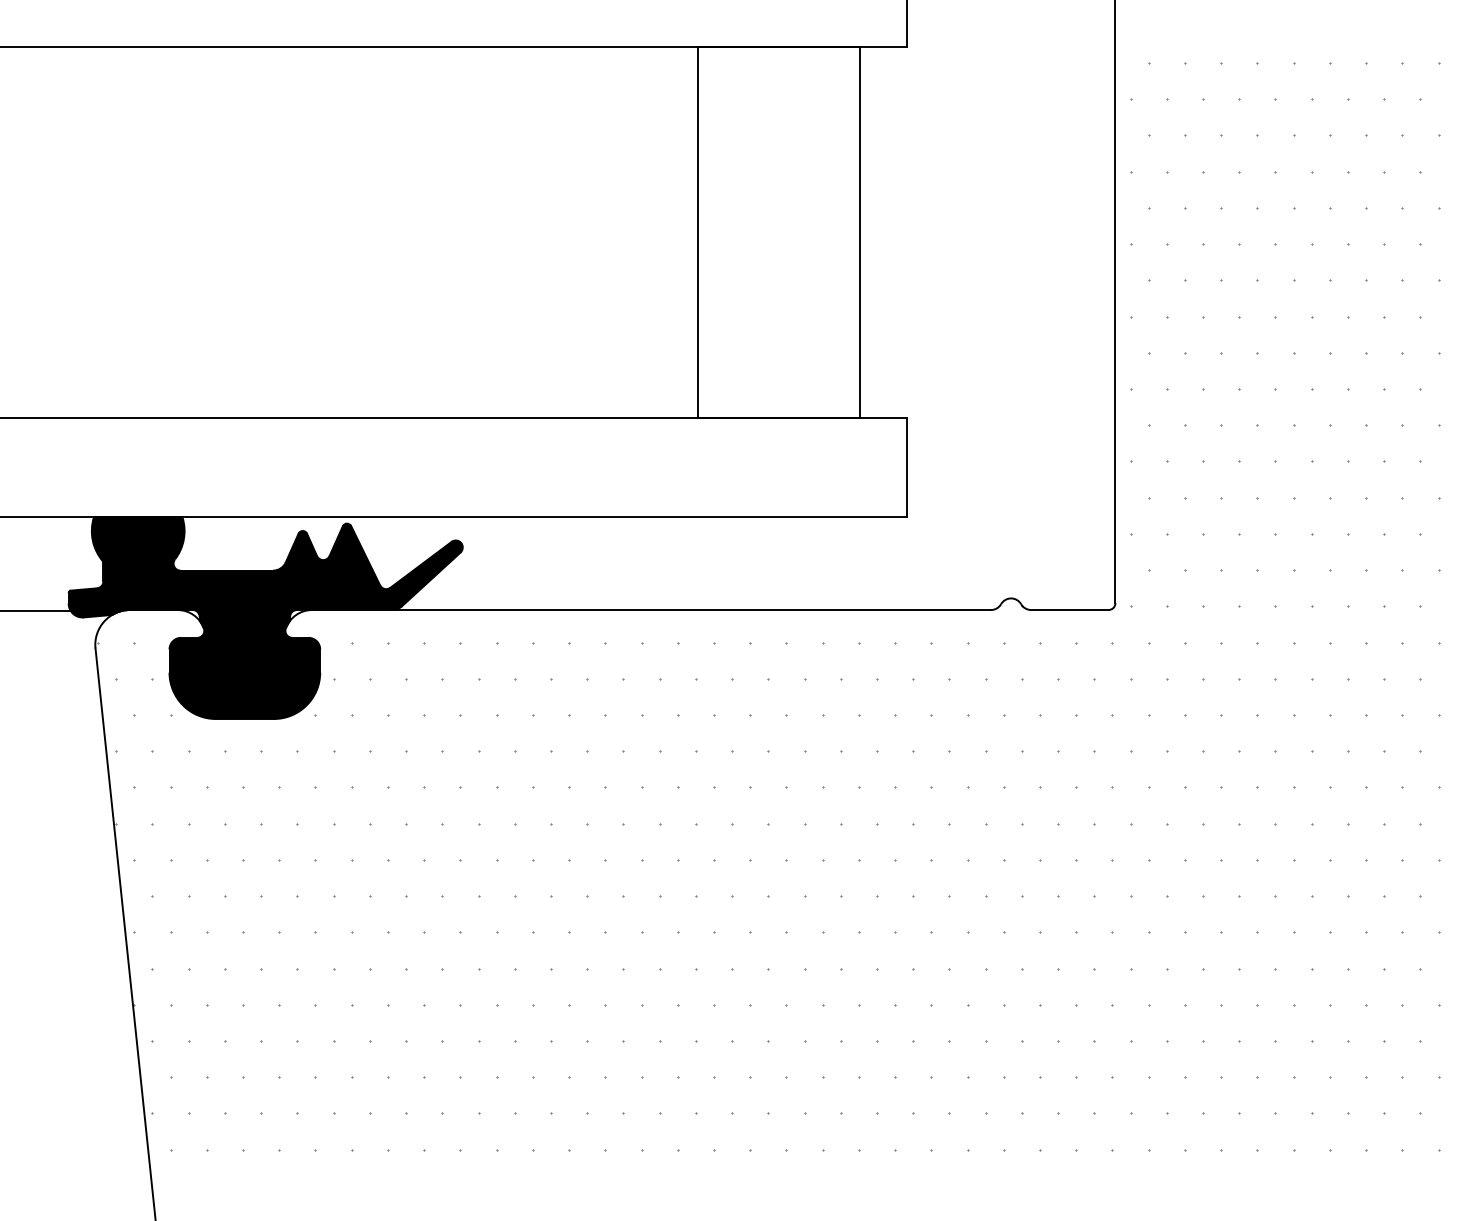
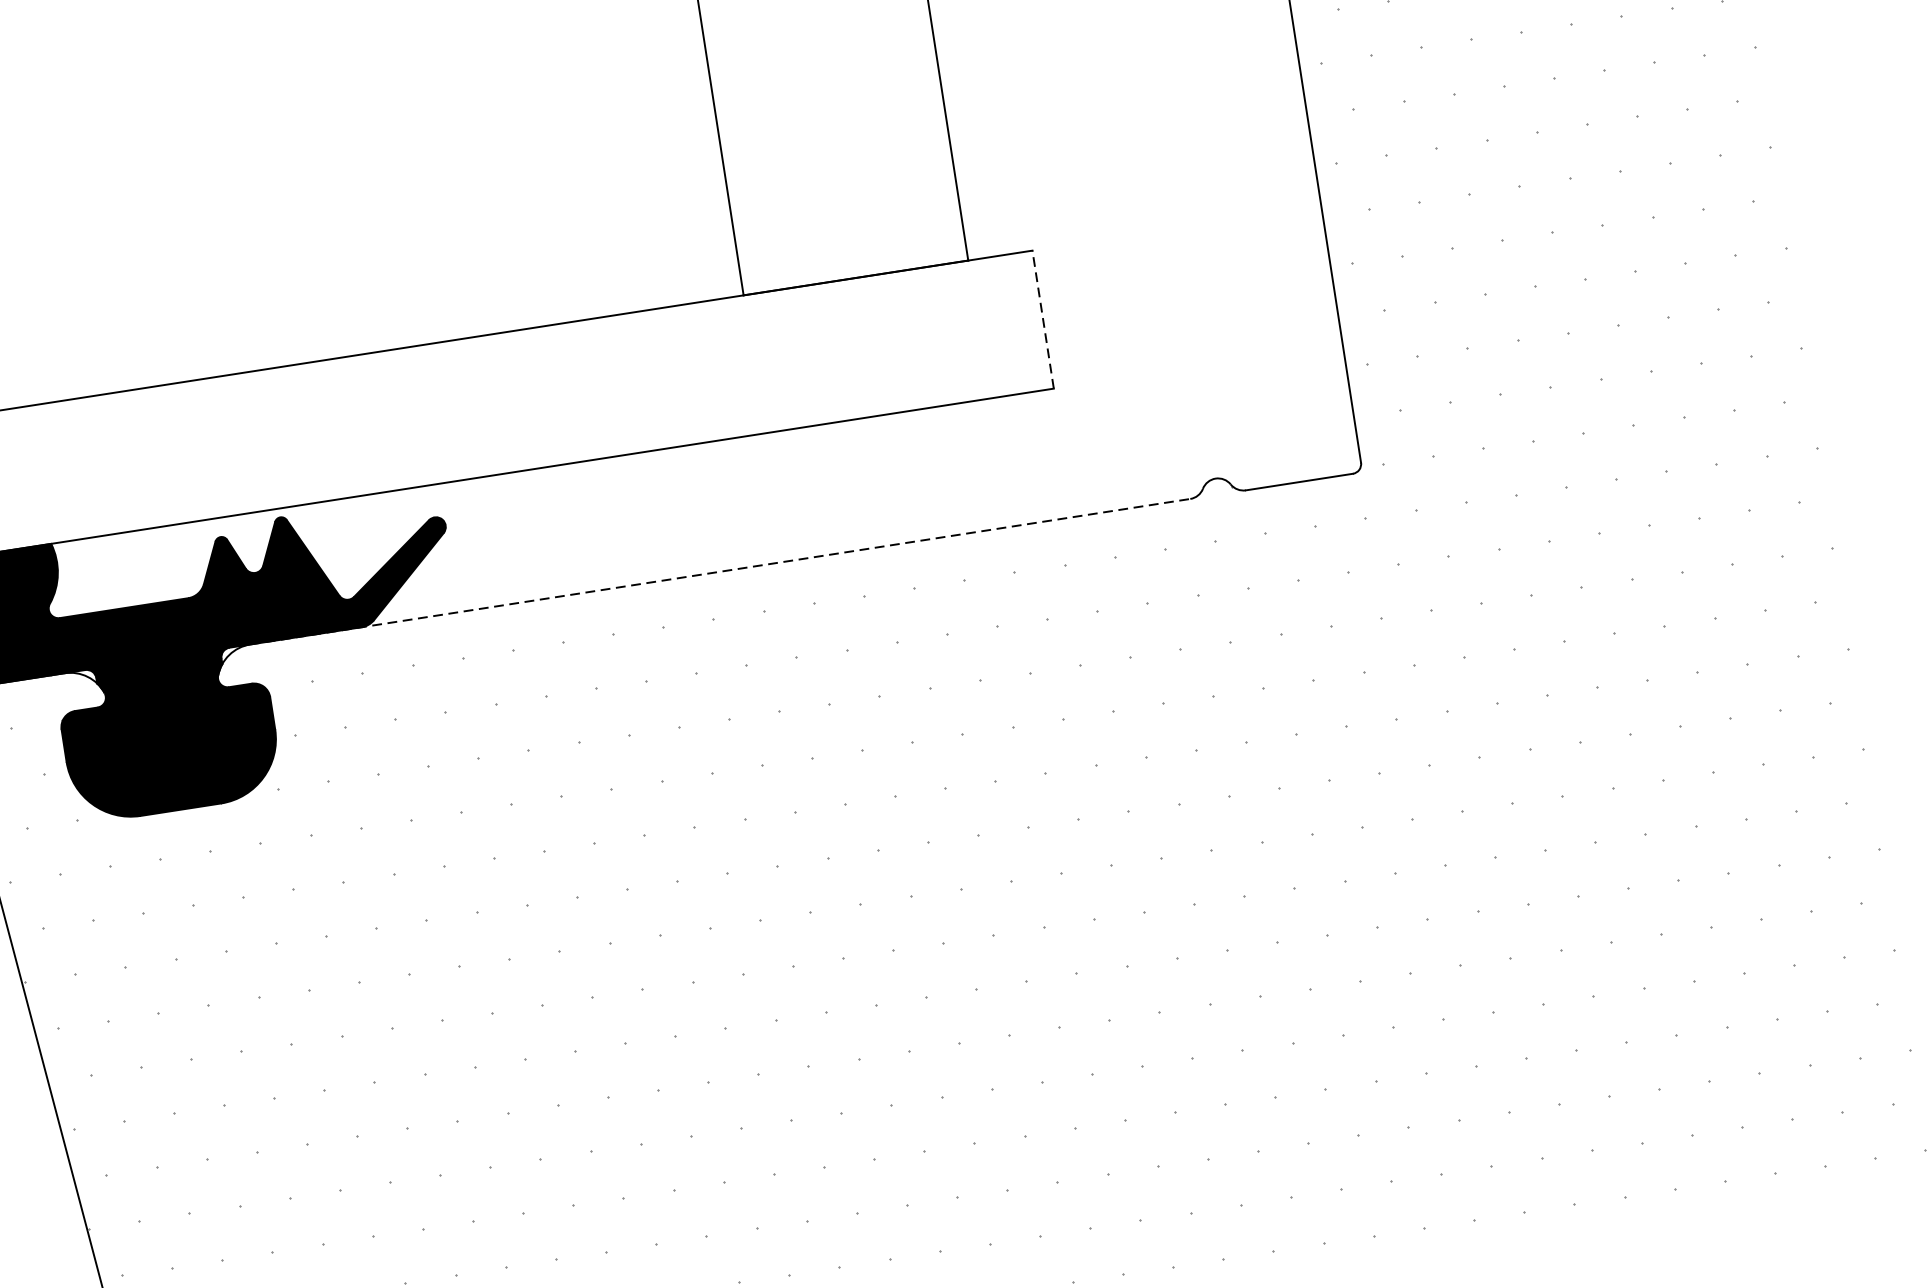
line: (906, 467) -> (1042, 319), solid -> dashed
line: (652, 610) -> (721, 572), solid -> dashed

